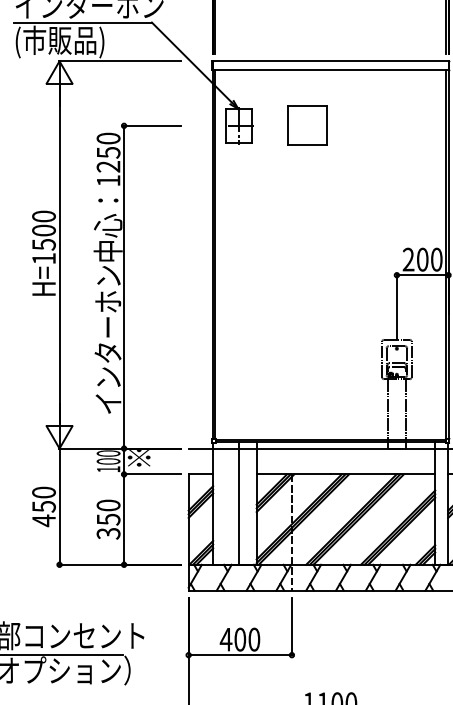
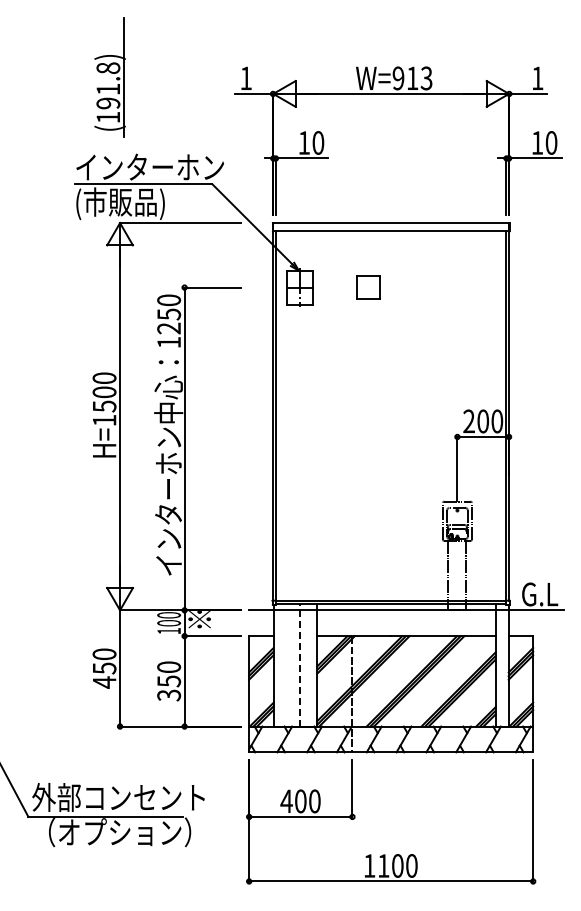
part: (307, 125) -> (368, 287), size x0.6
line: (238, 502) -> (299, 664), solid -> dashed

